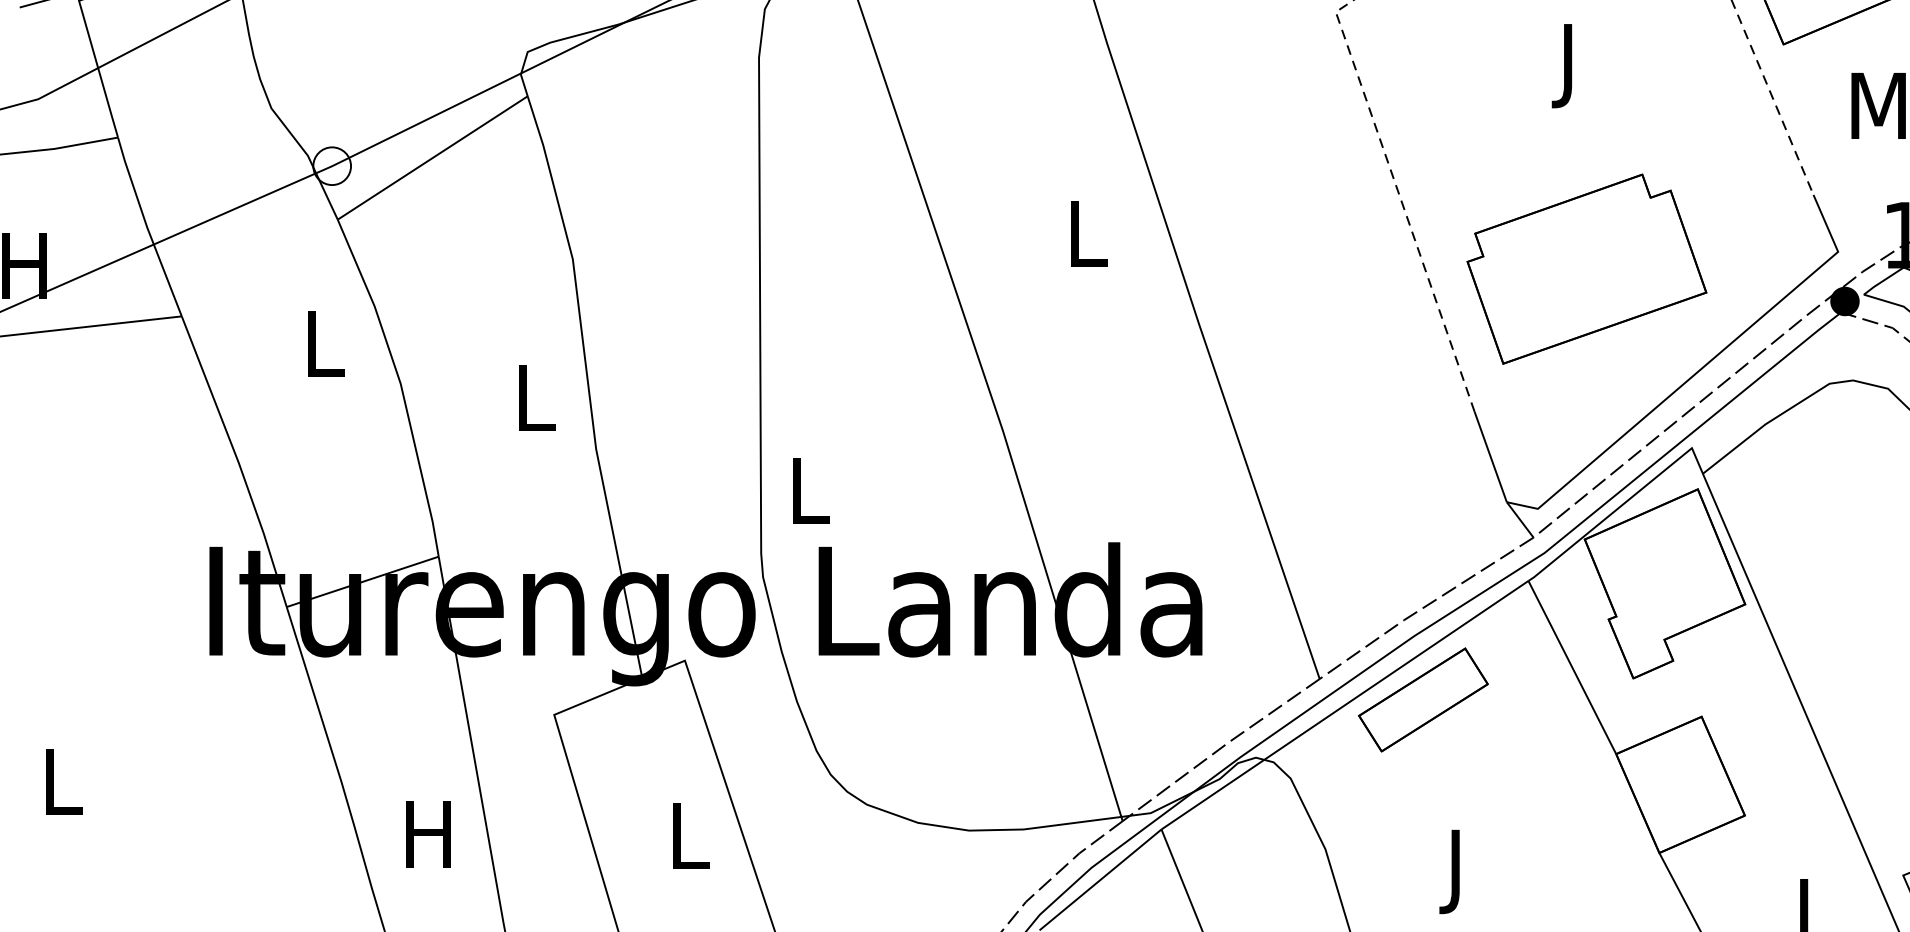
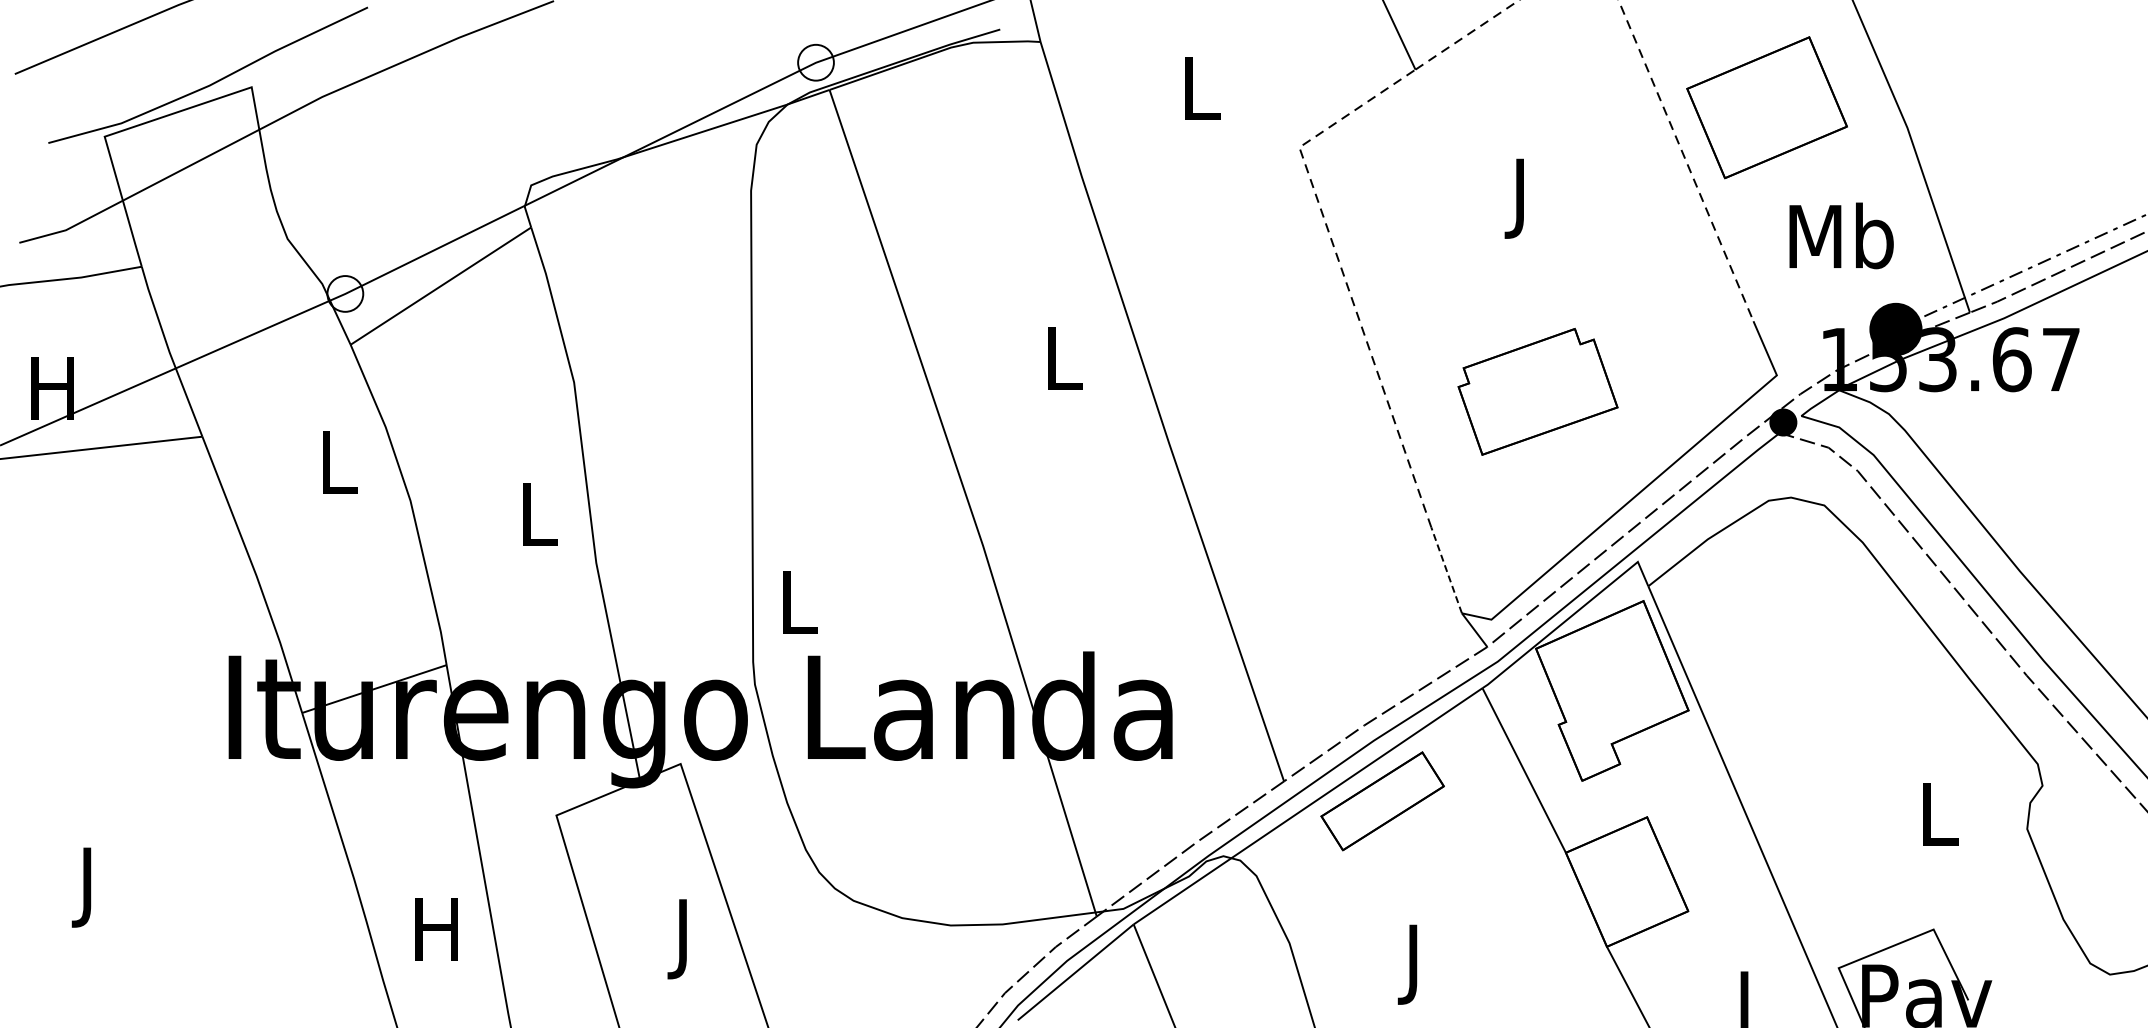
part: (1586, 268) -> (1537, 391), size x0.7
line: (1490, 457) -> (1446, 570), solid -> dashed
text: (63, 790) -> (89, 887), L -> J
text: (690, 845) -> (685, 939), L -> J

